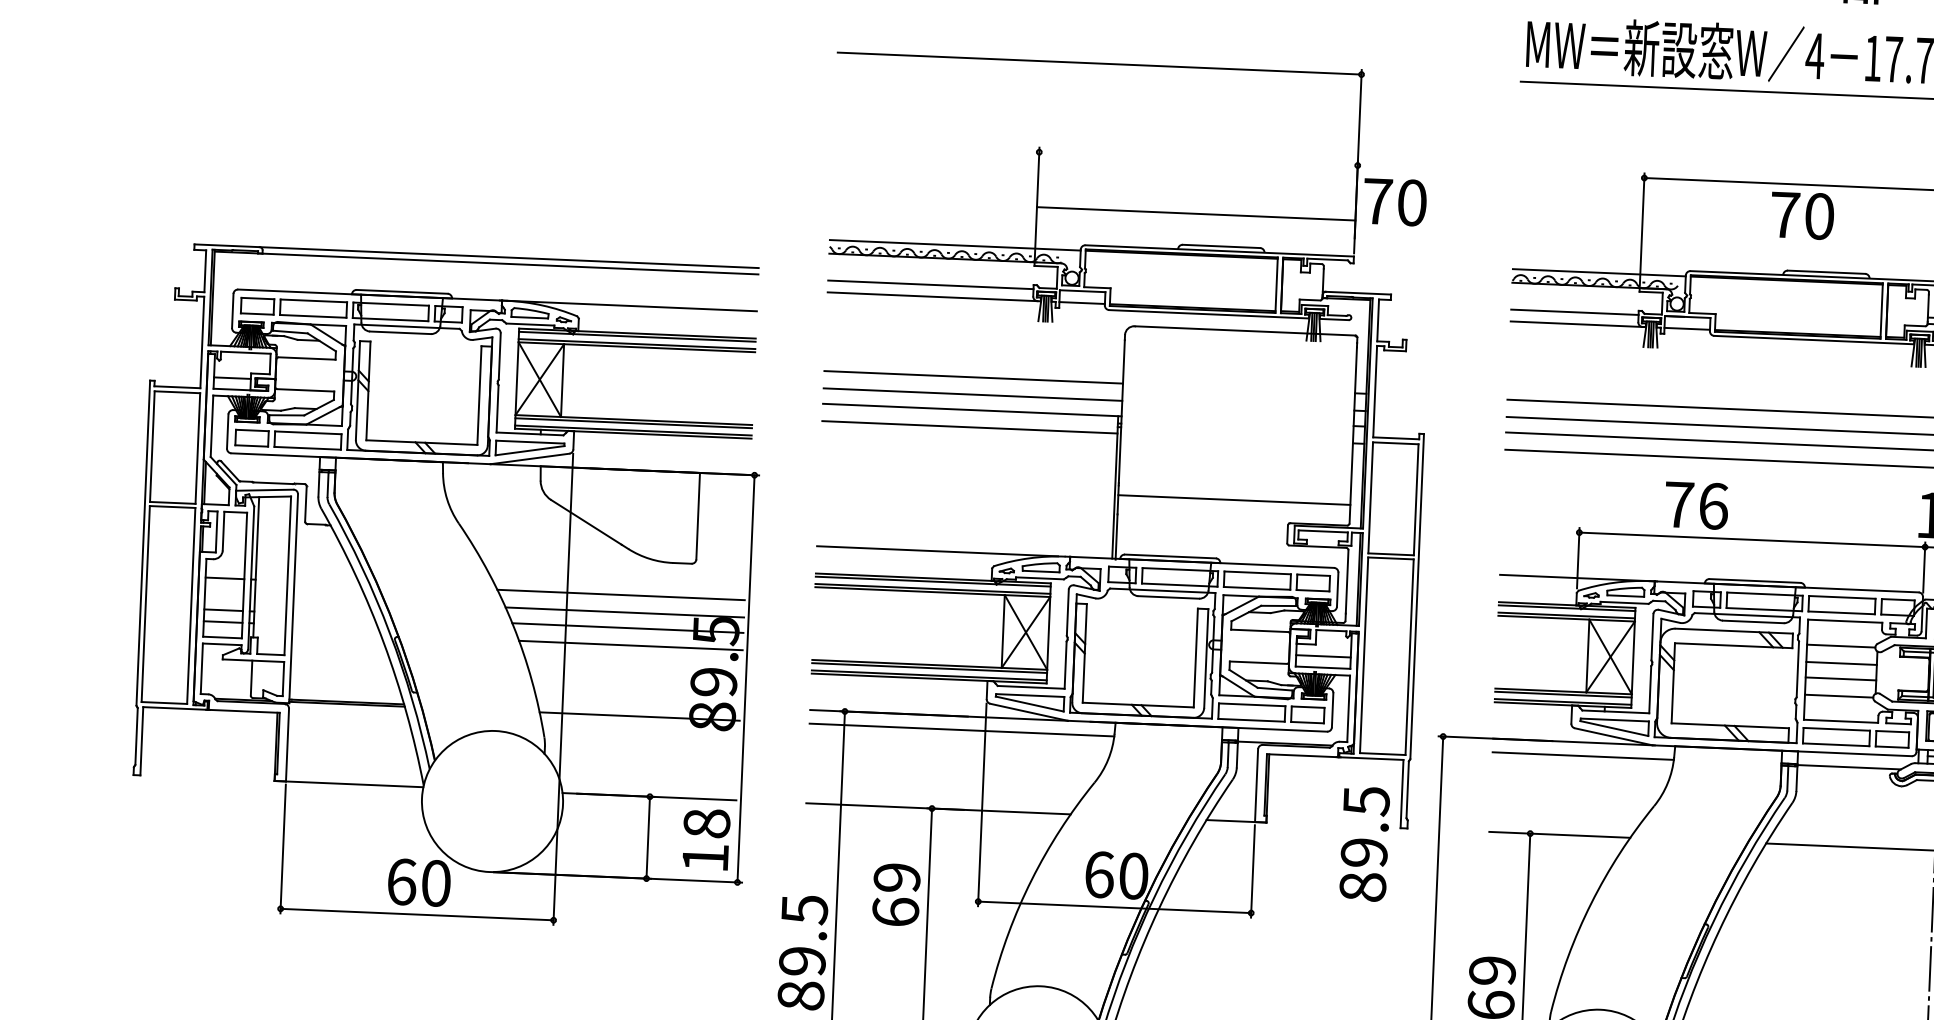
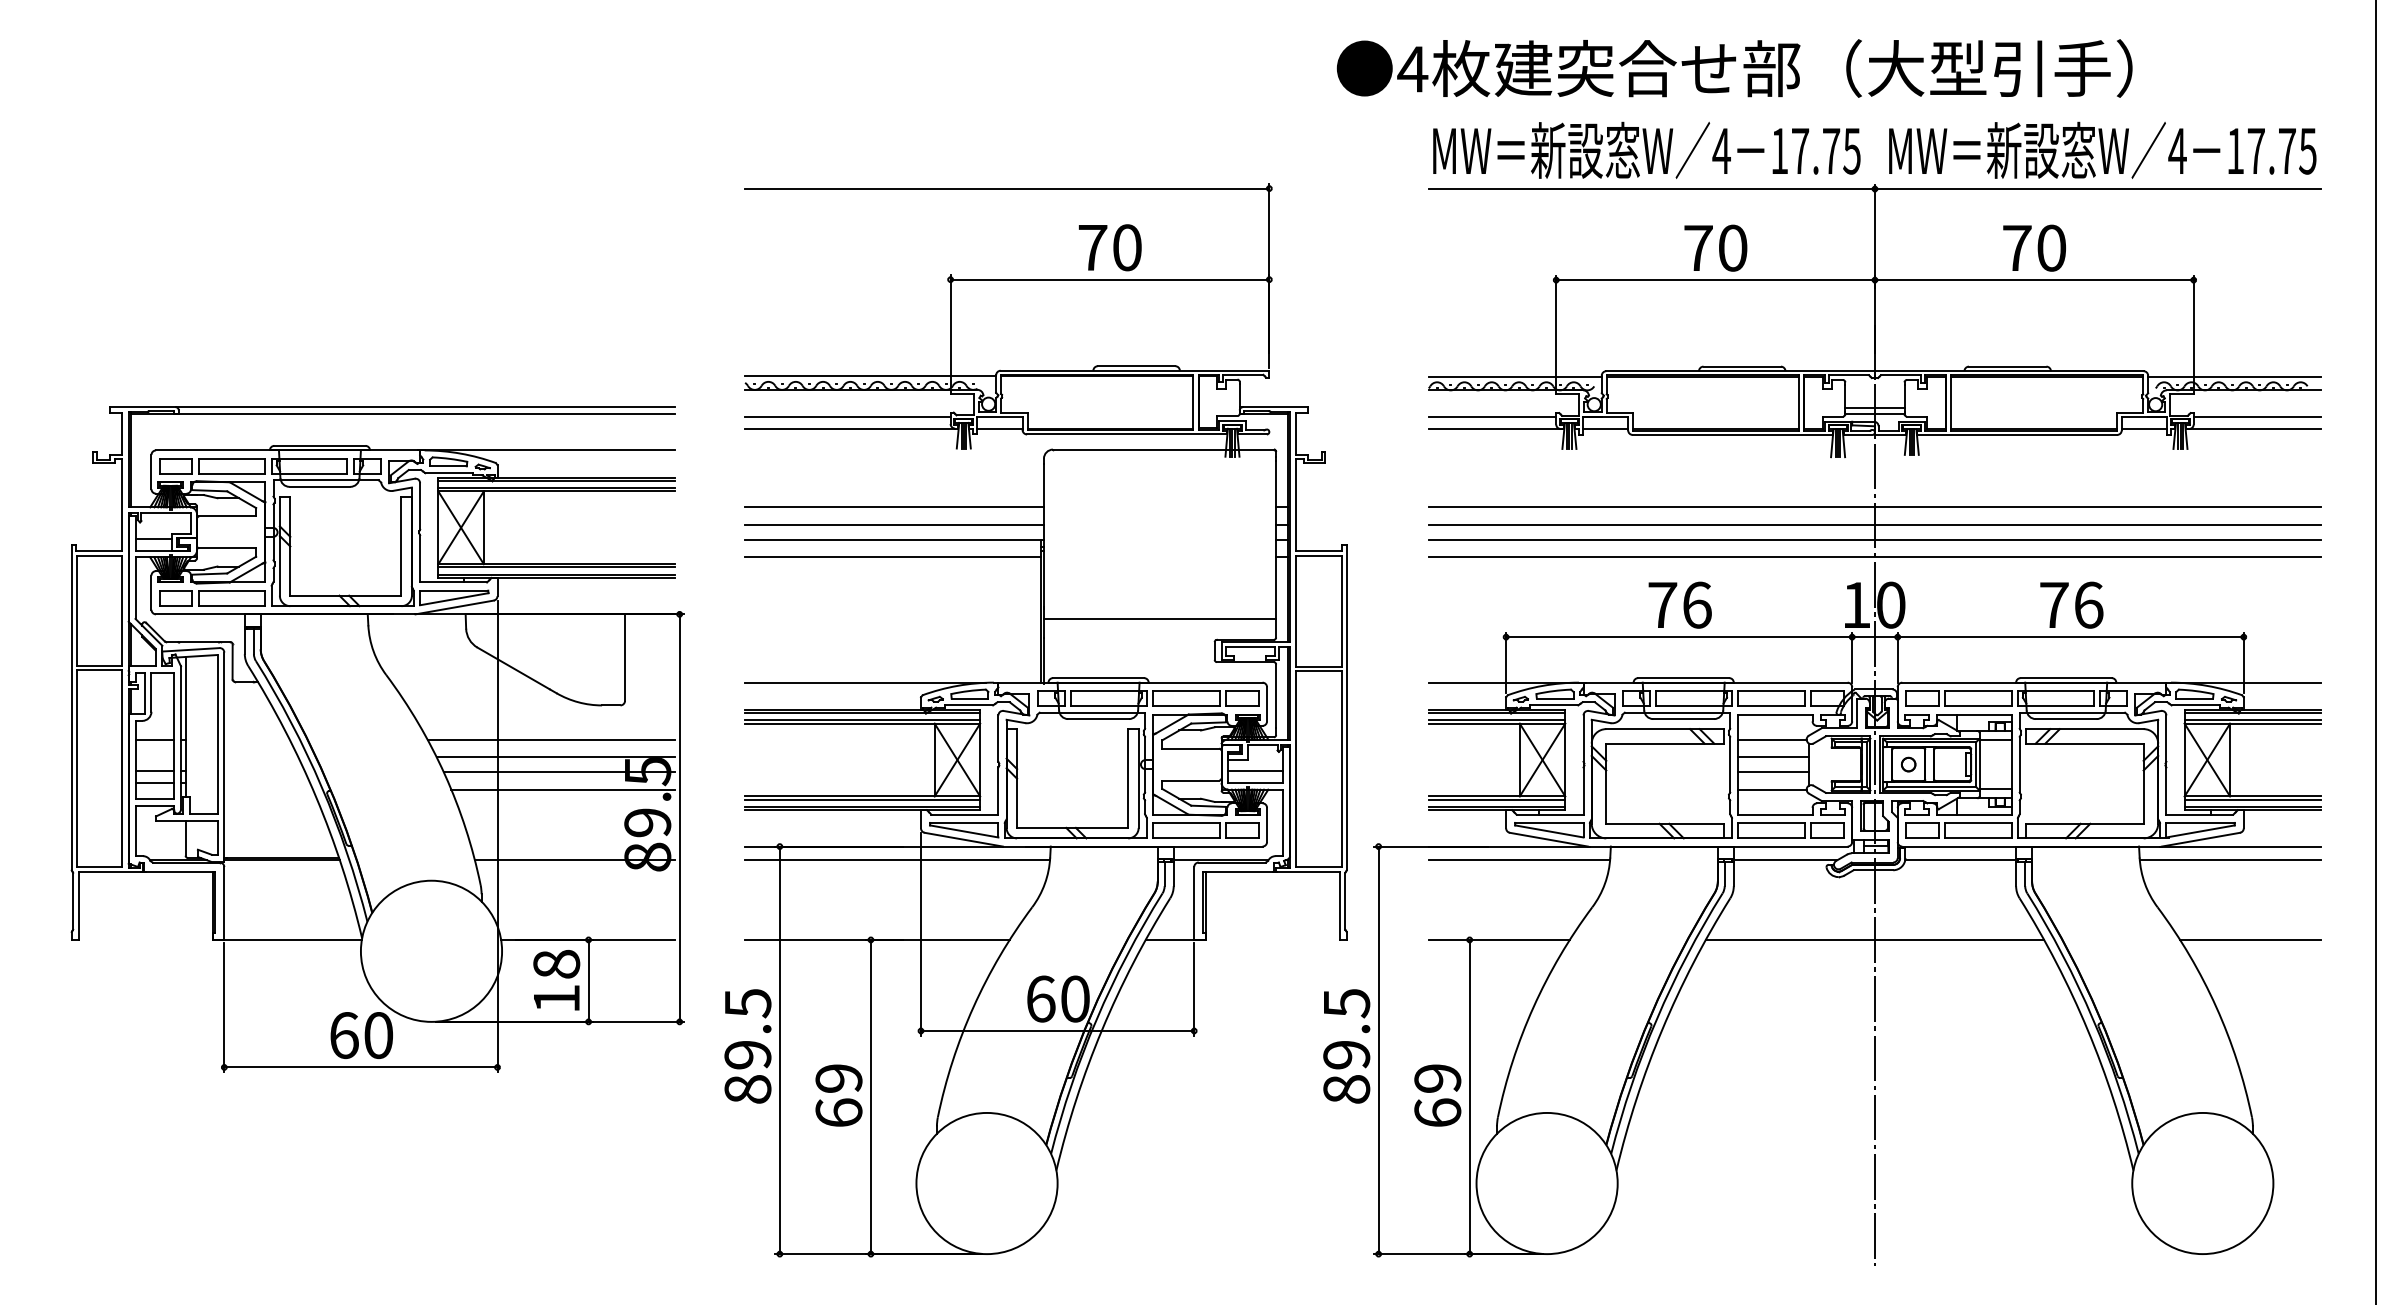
text: (1395, 201) -> (1110, 247), moved
line: (1195, 213) -> (1109, 279), moved
text: (1802, 215) -> (1715, 247), moved
text: (1695, 504) -> (1679, 604), moved
text: (706, 839) -> (556, 980), moved
text: (1364, 844) -> (1346, 1046), moved
text: (895, 894) -> (838, 1095), moved
text: (802, 952) -> (747, 1046), moved

